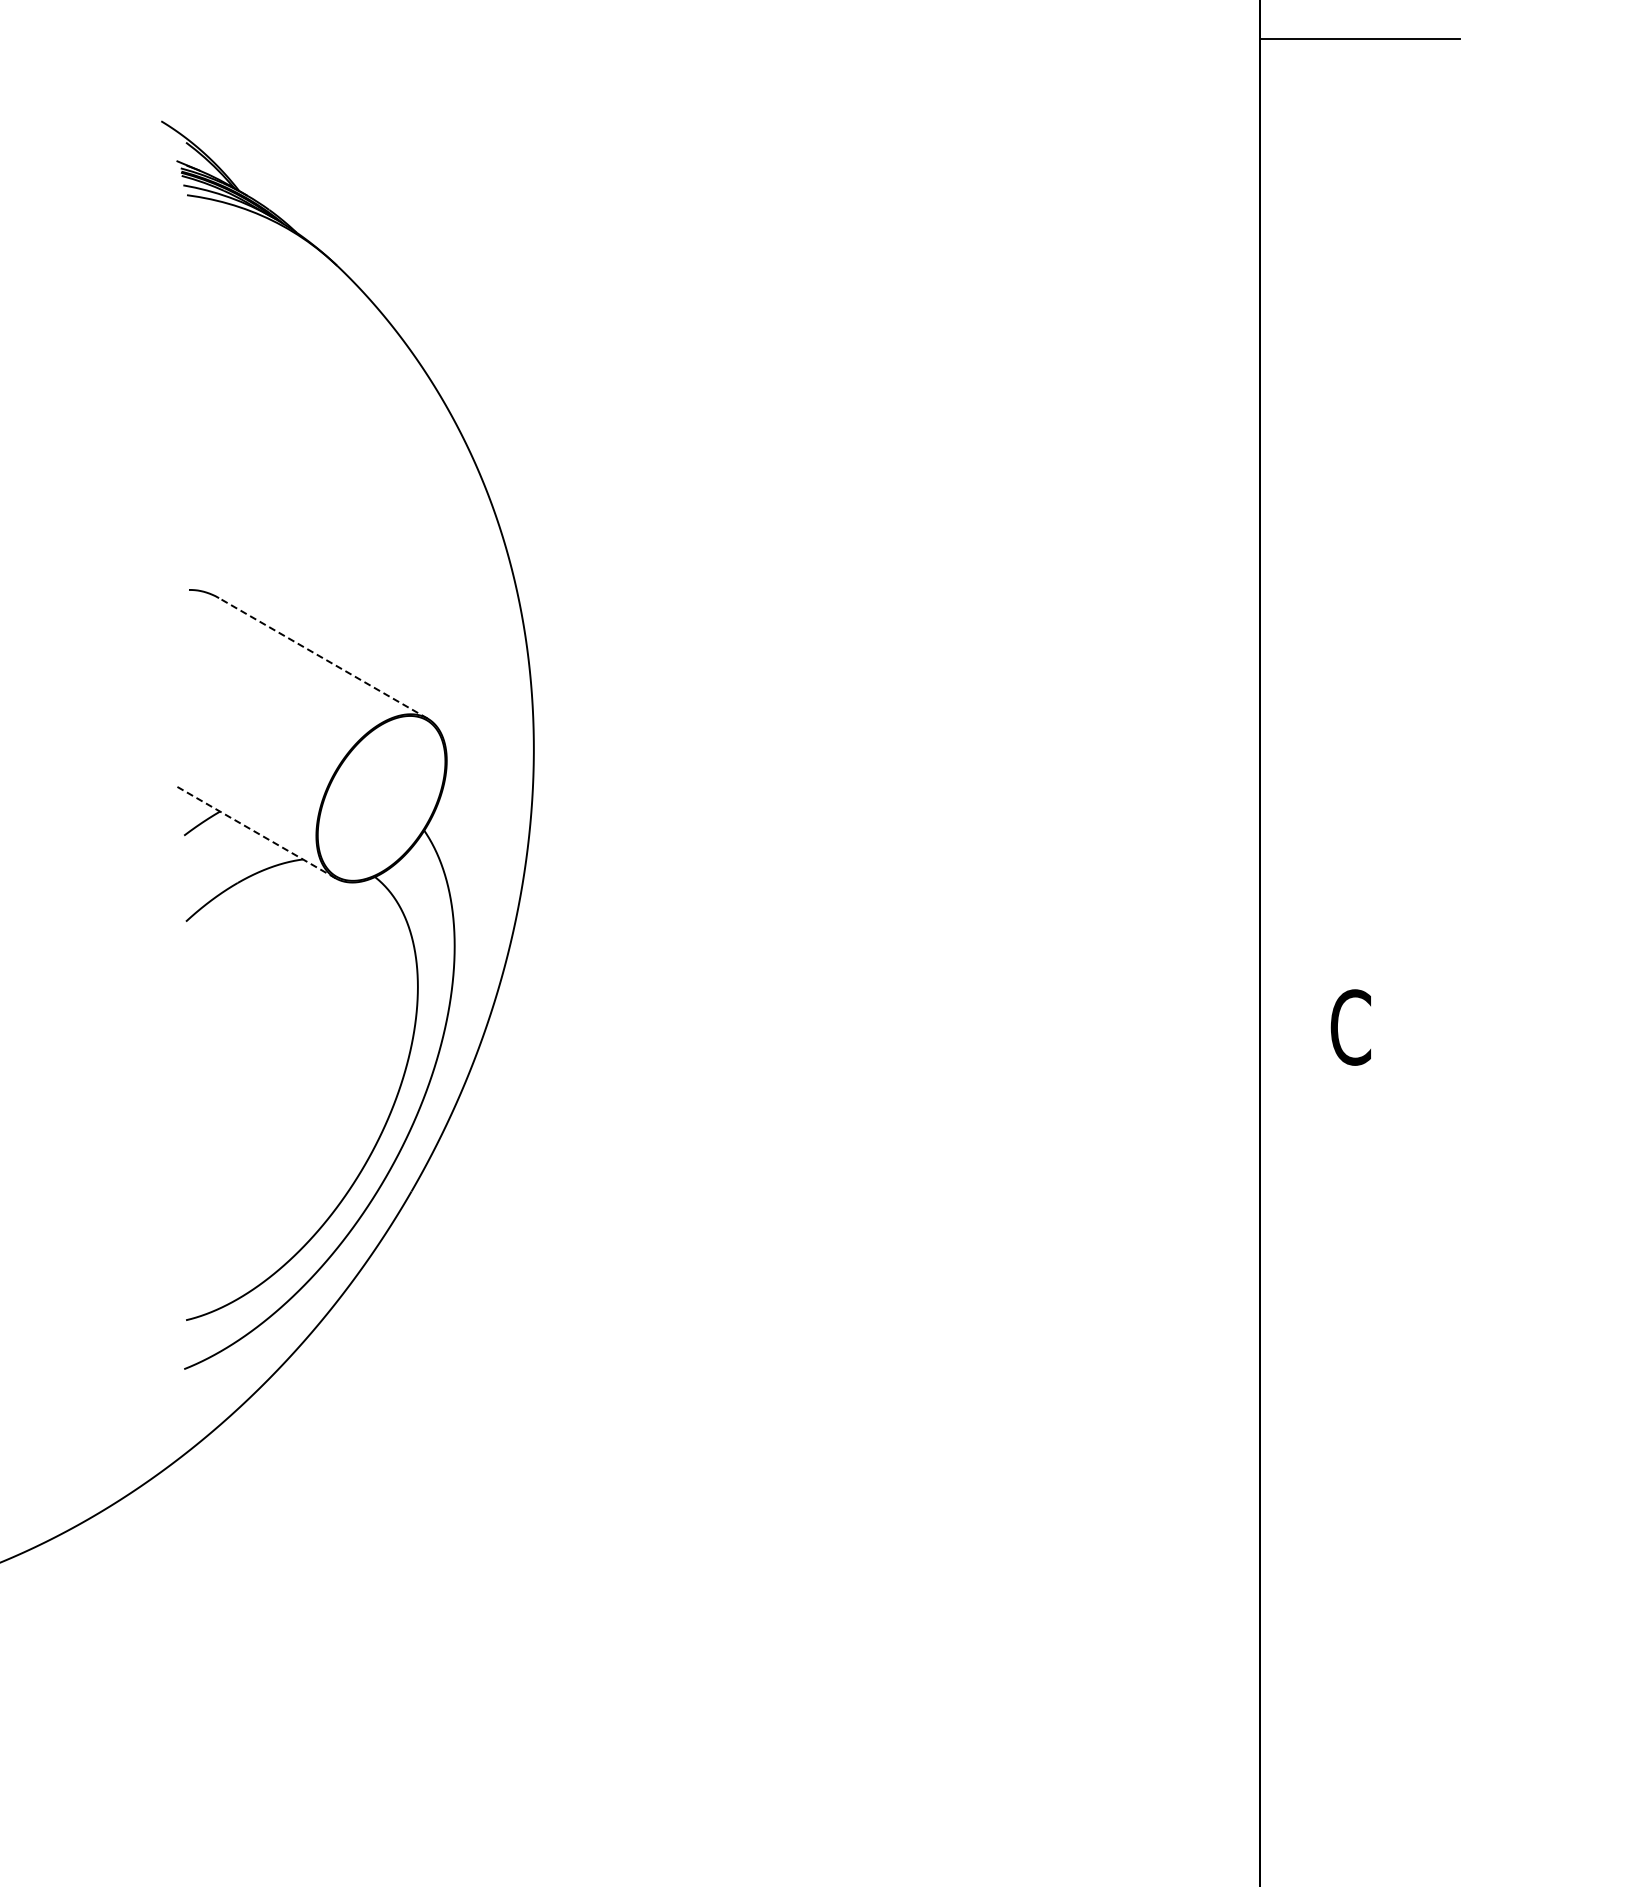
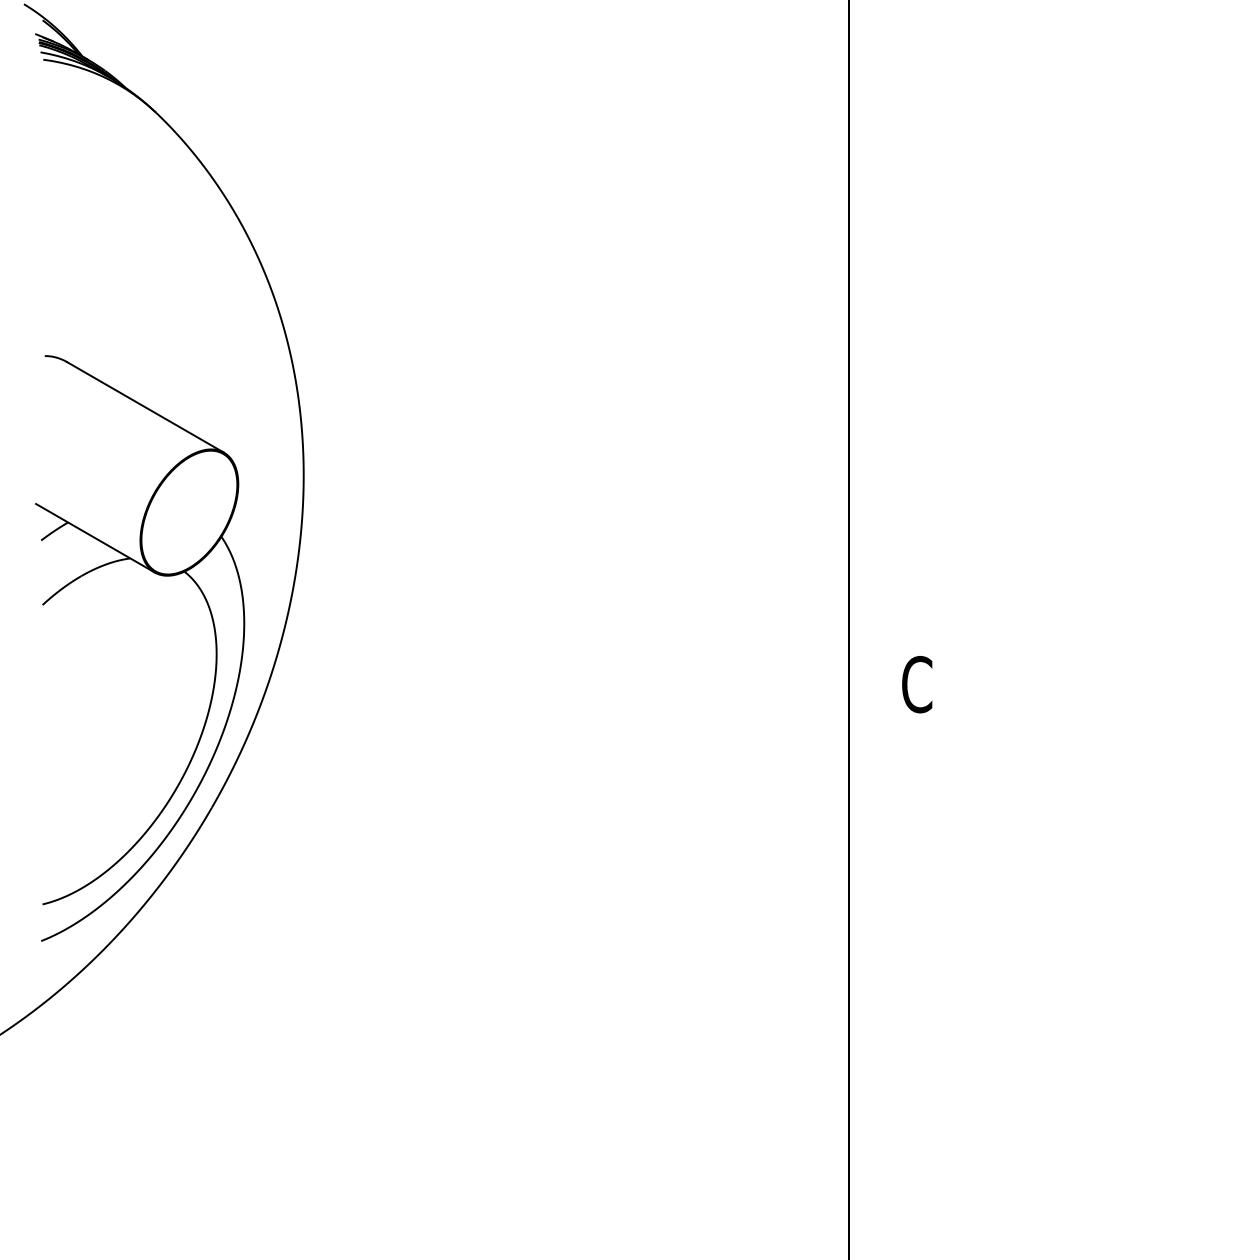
line: (323, 658) -> (145, 407), dashed -> solid
line: (256, 832) -> (95, 538), dashed -> solid

